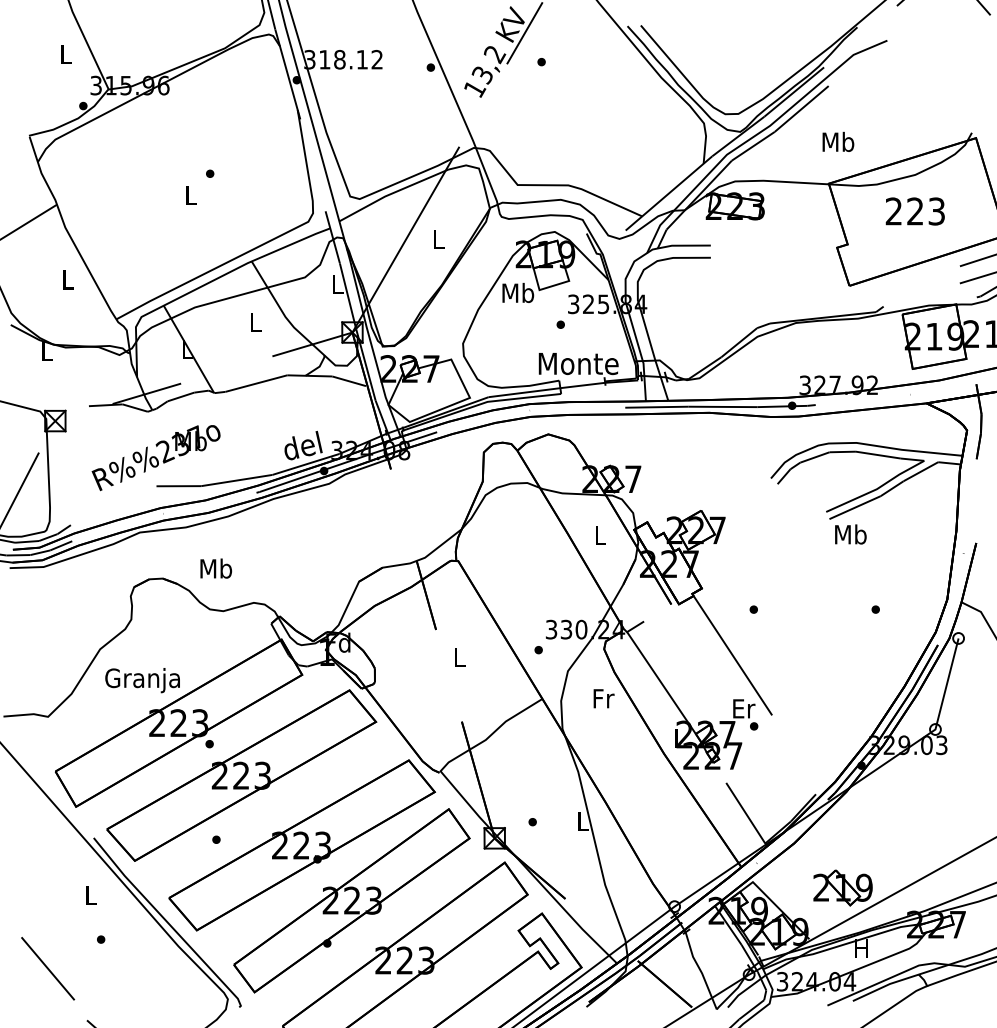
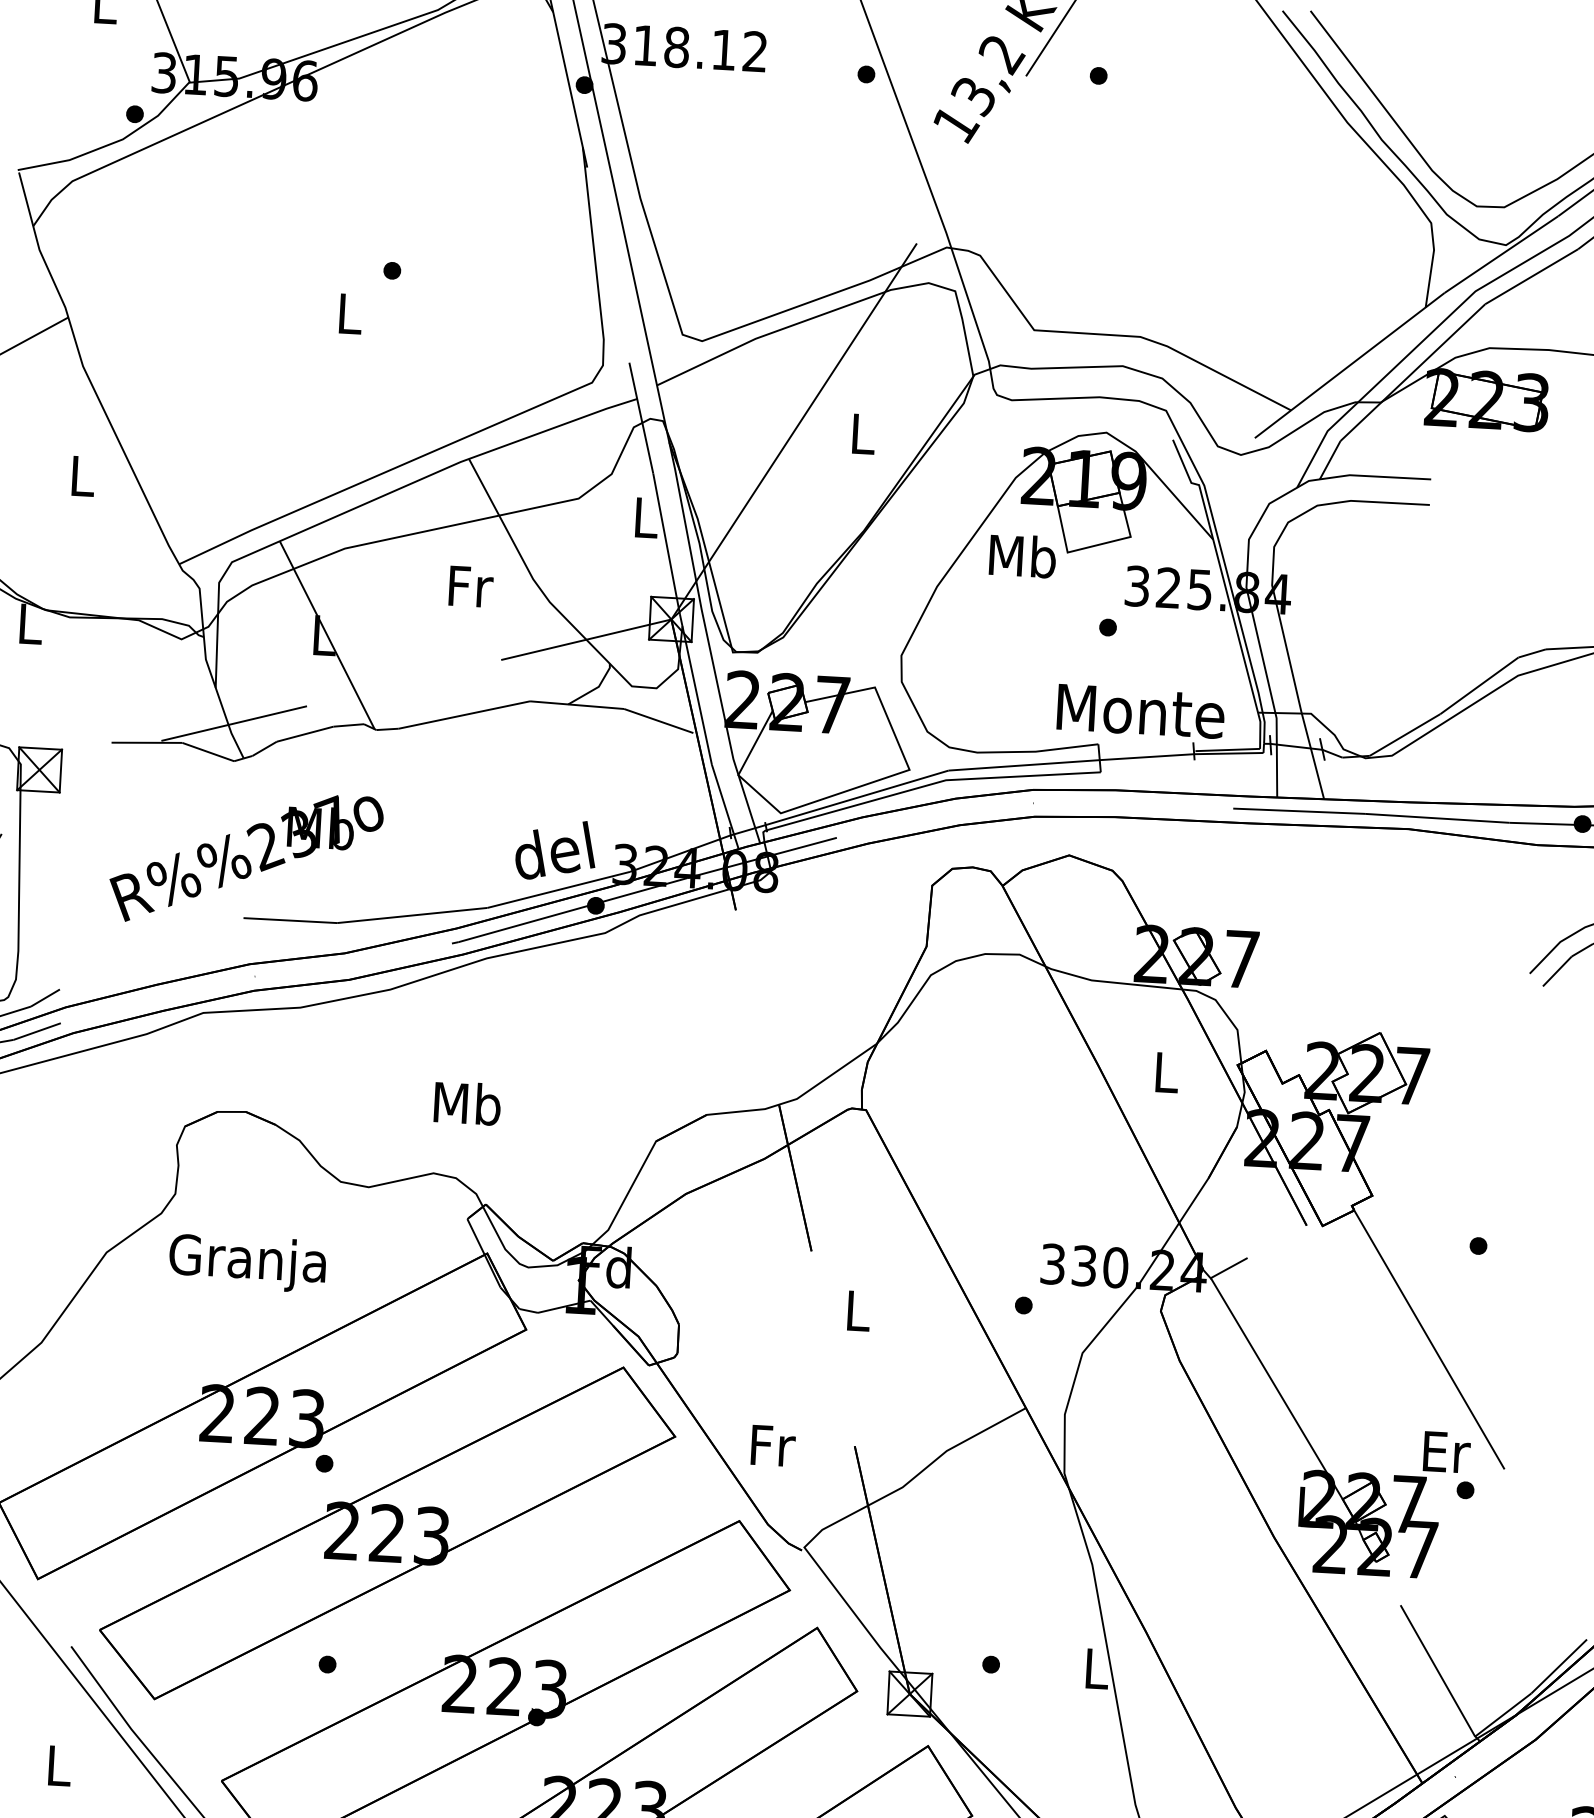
text: (255, 321) -> (469, 585), L -> Fr
text: (216, 568) -> (468, 1103), moved
text: (142, 680) -> (247, 1262), moved
text: (603, 698) -> (772, 1445), moved

